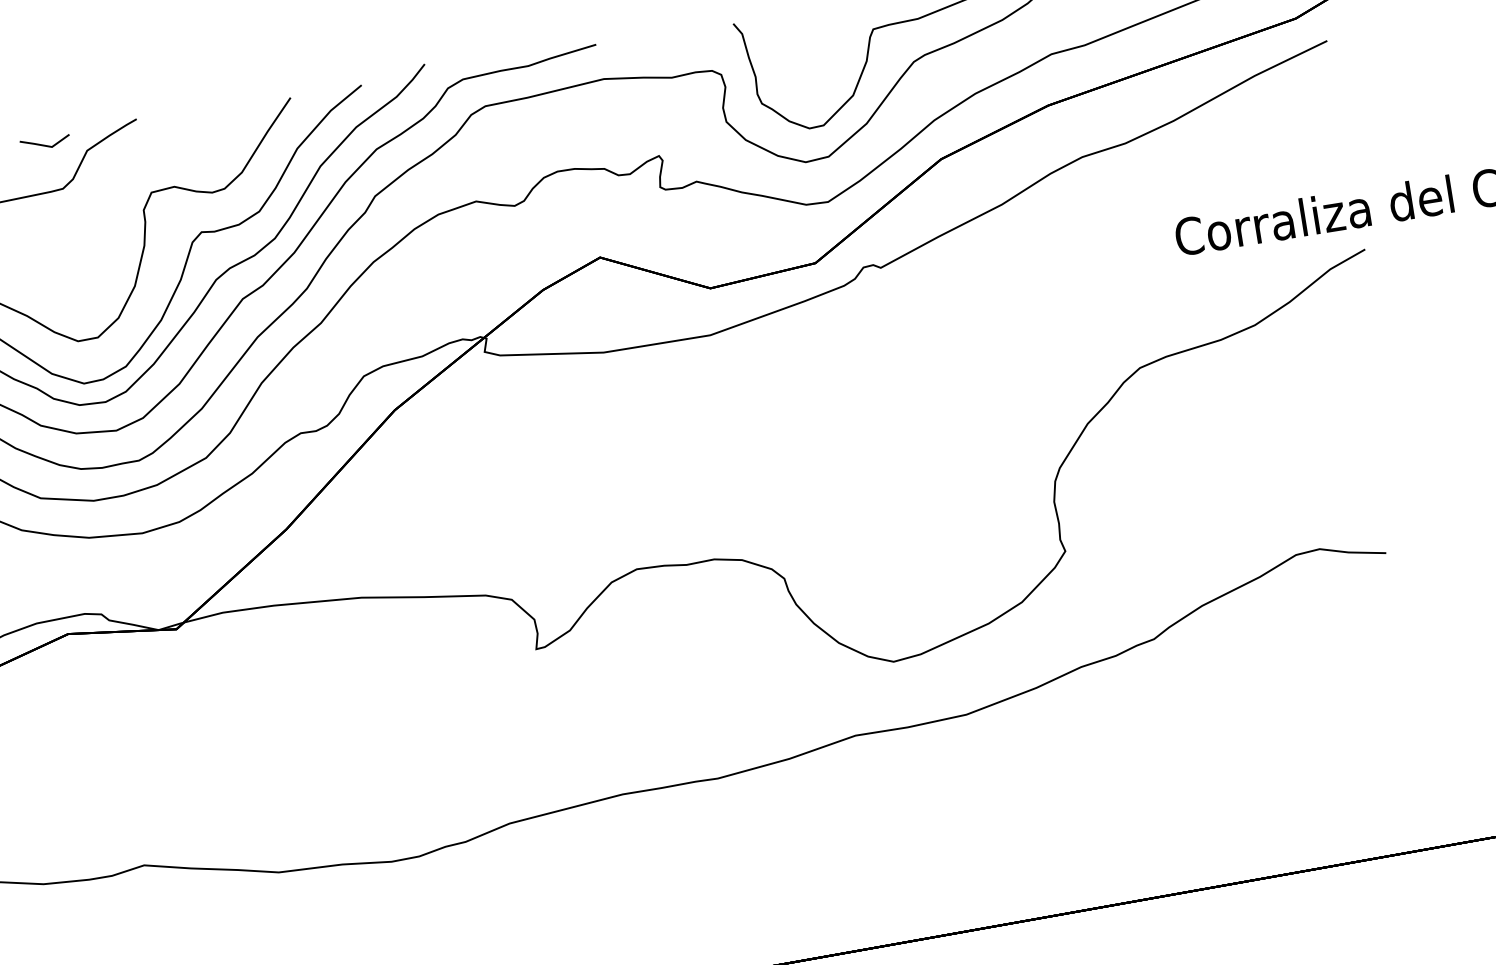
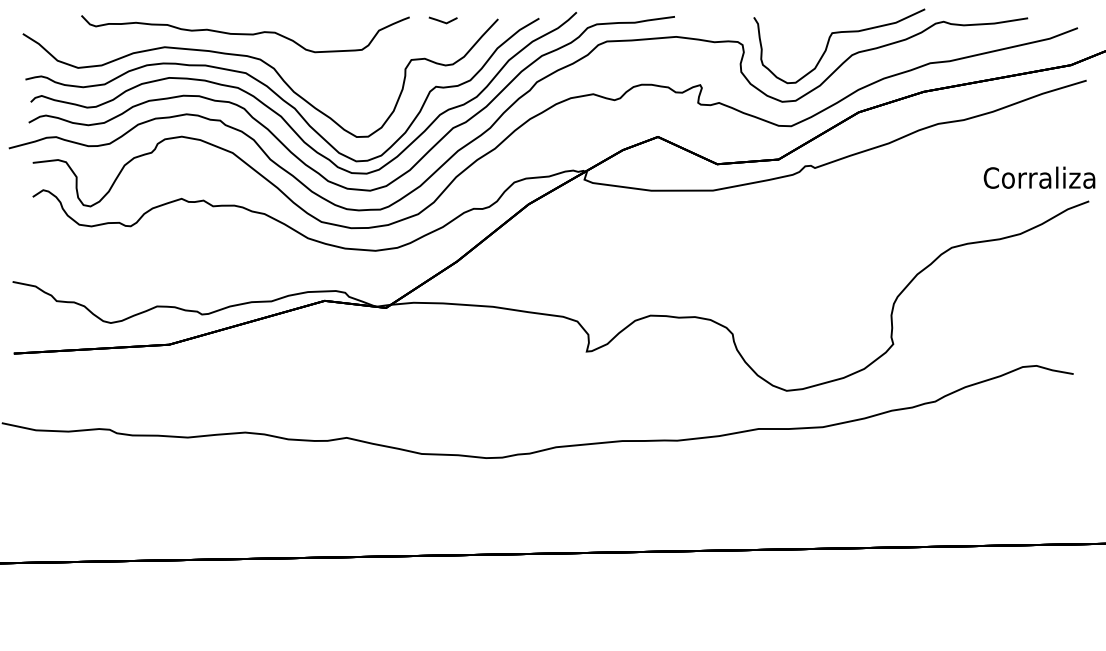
line: (42, 143) -> (441, 20), moved

